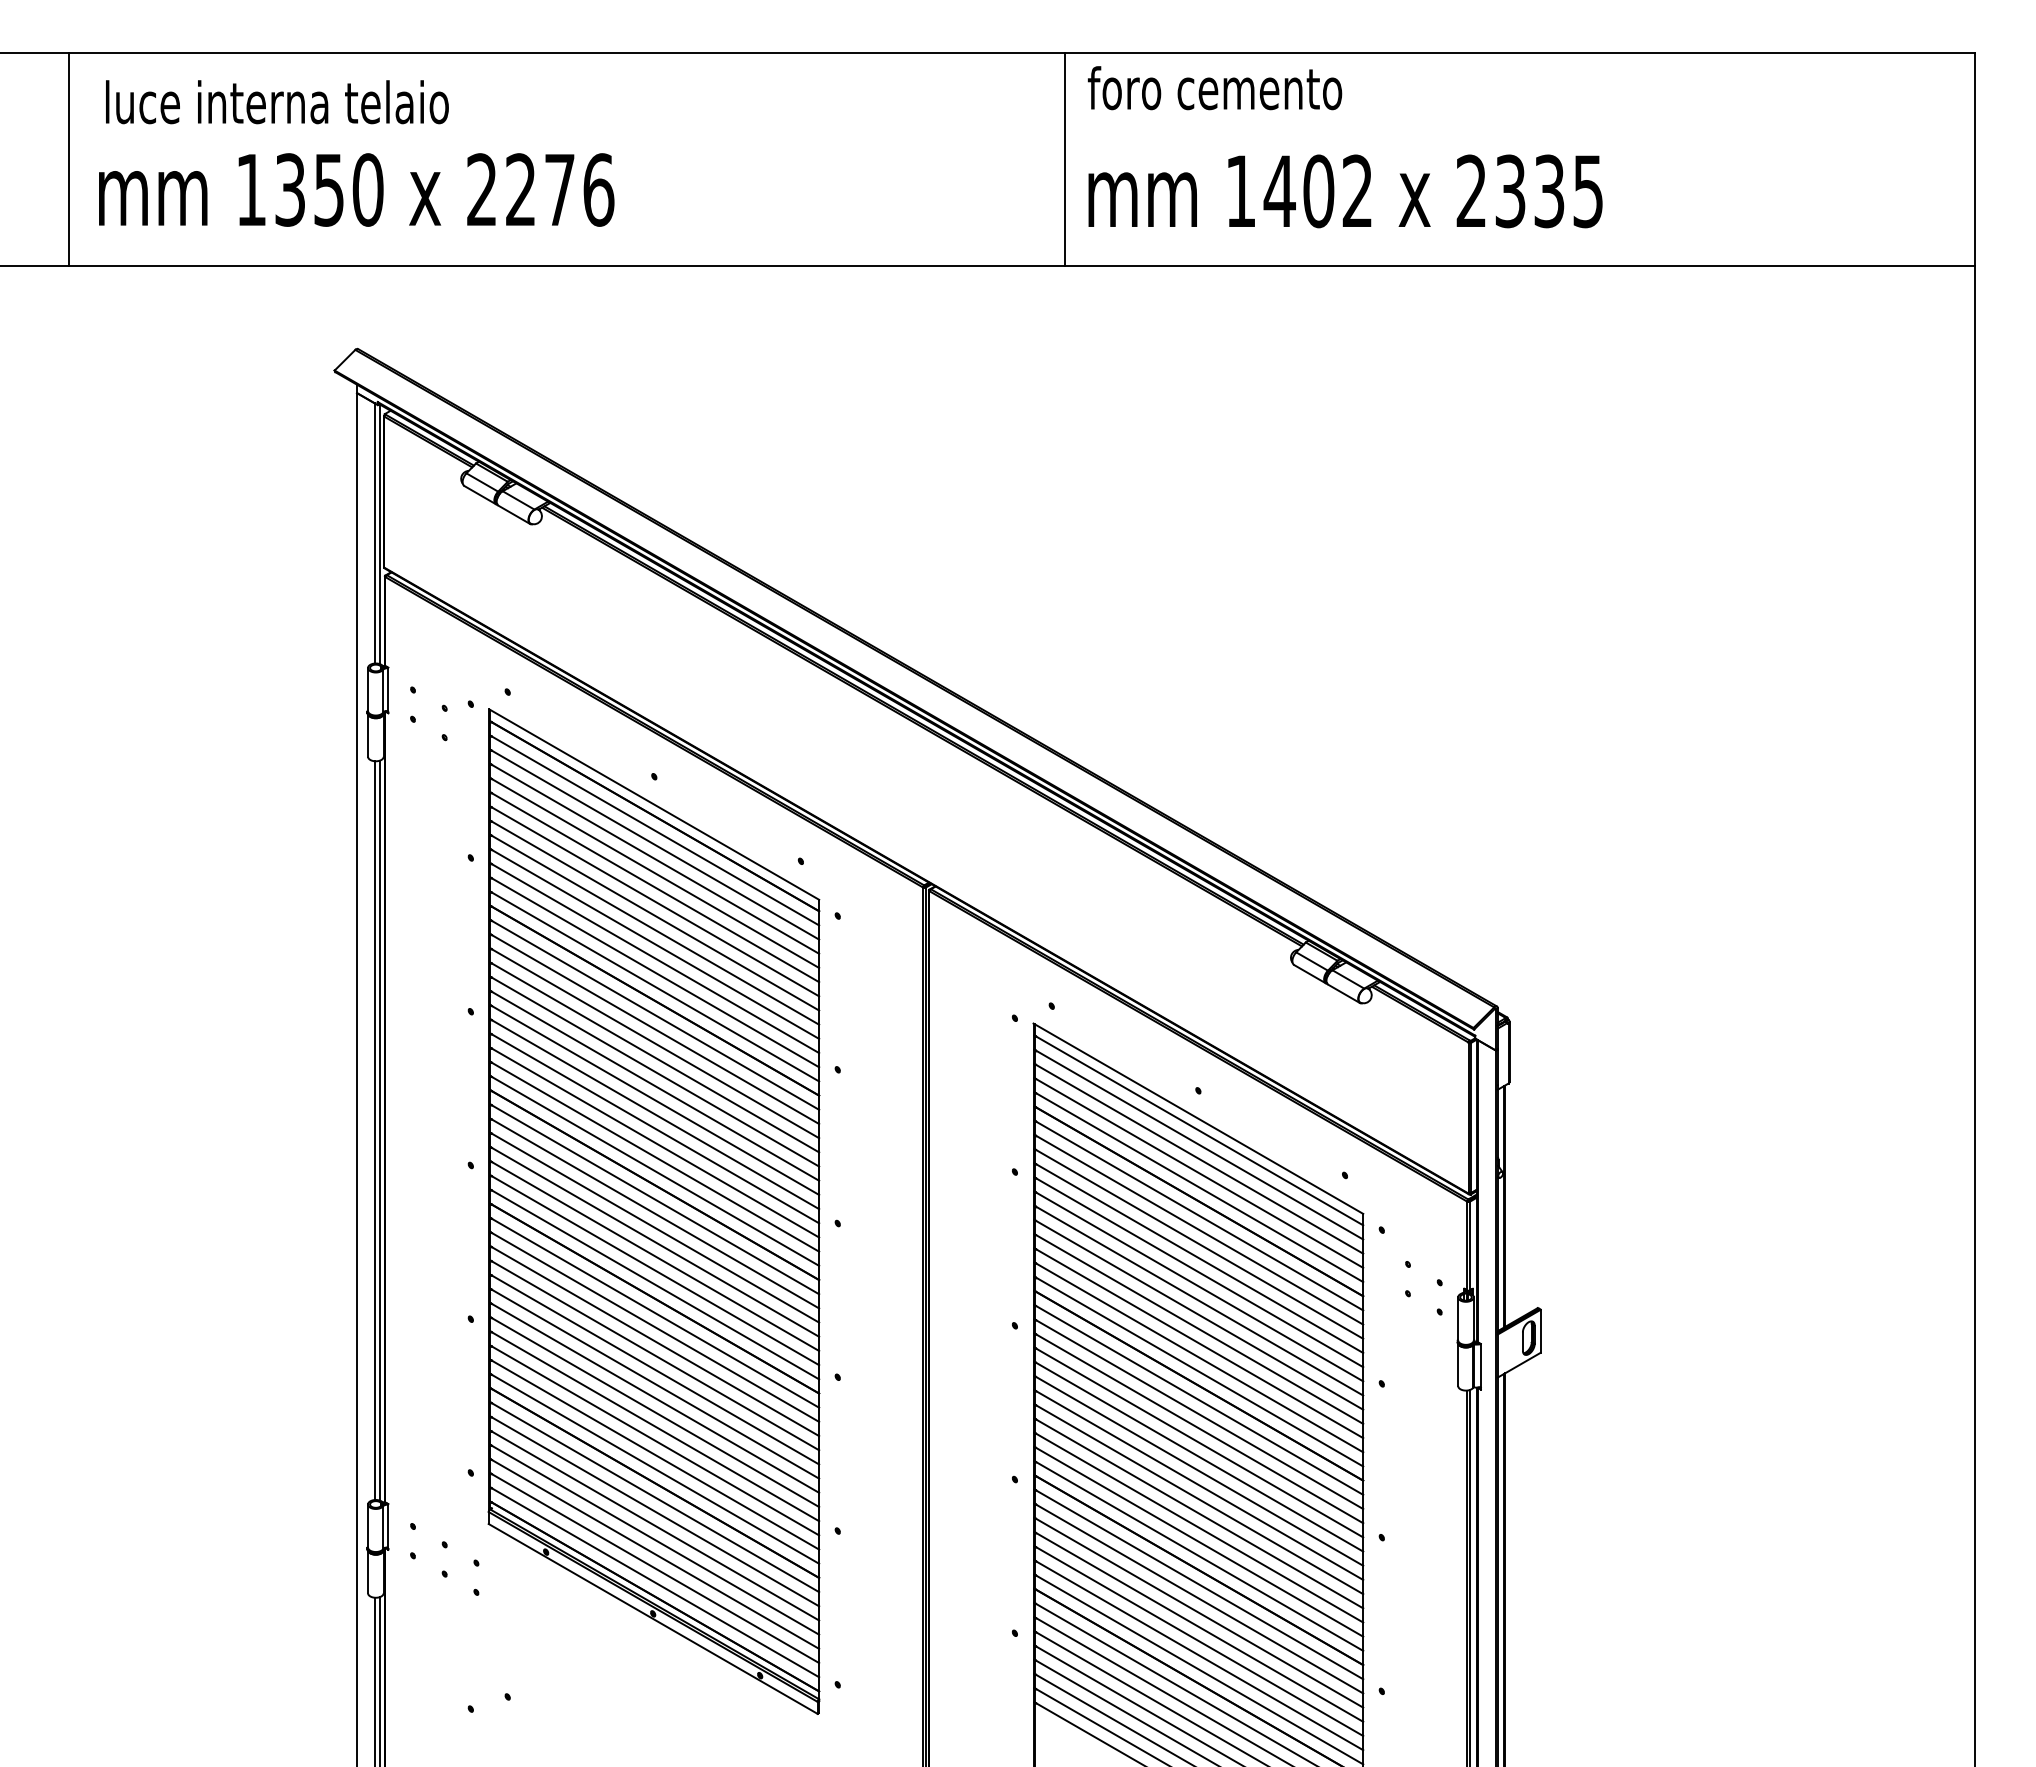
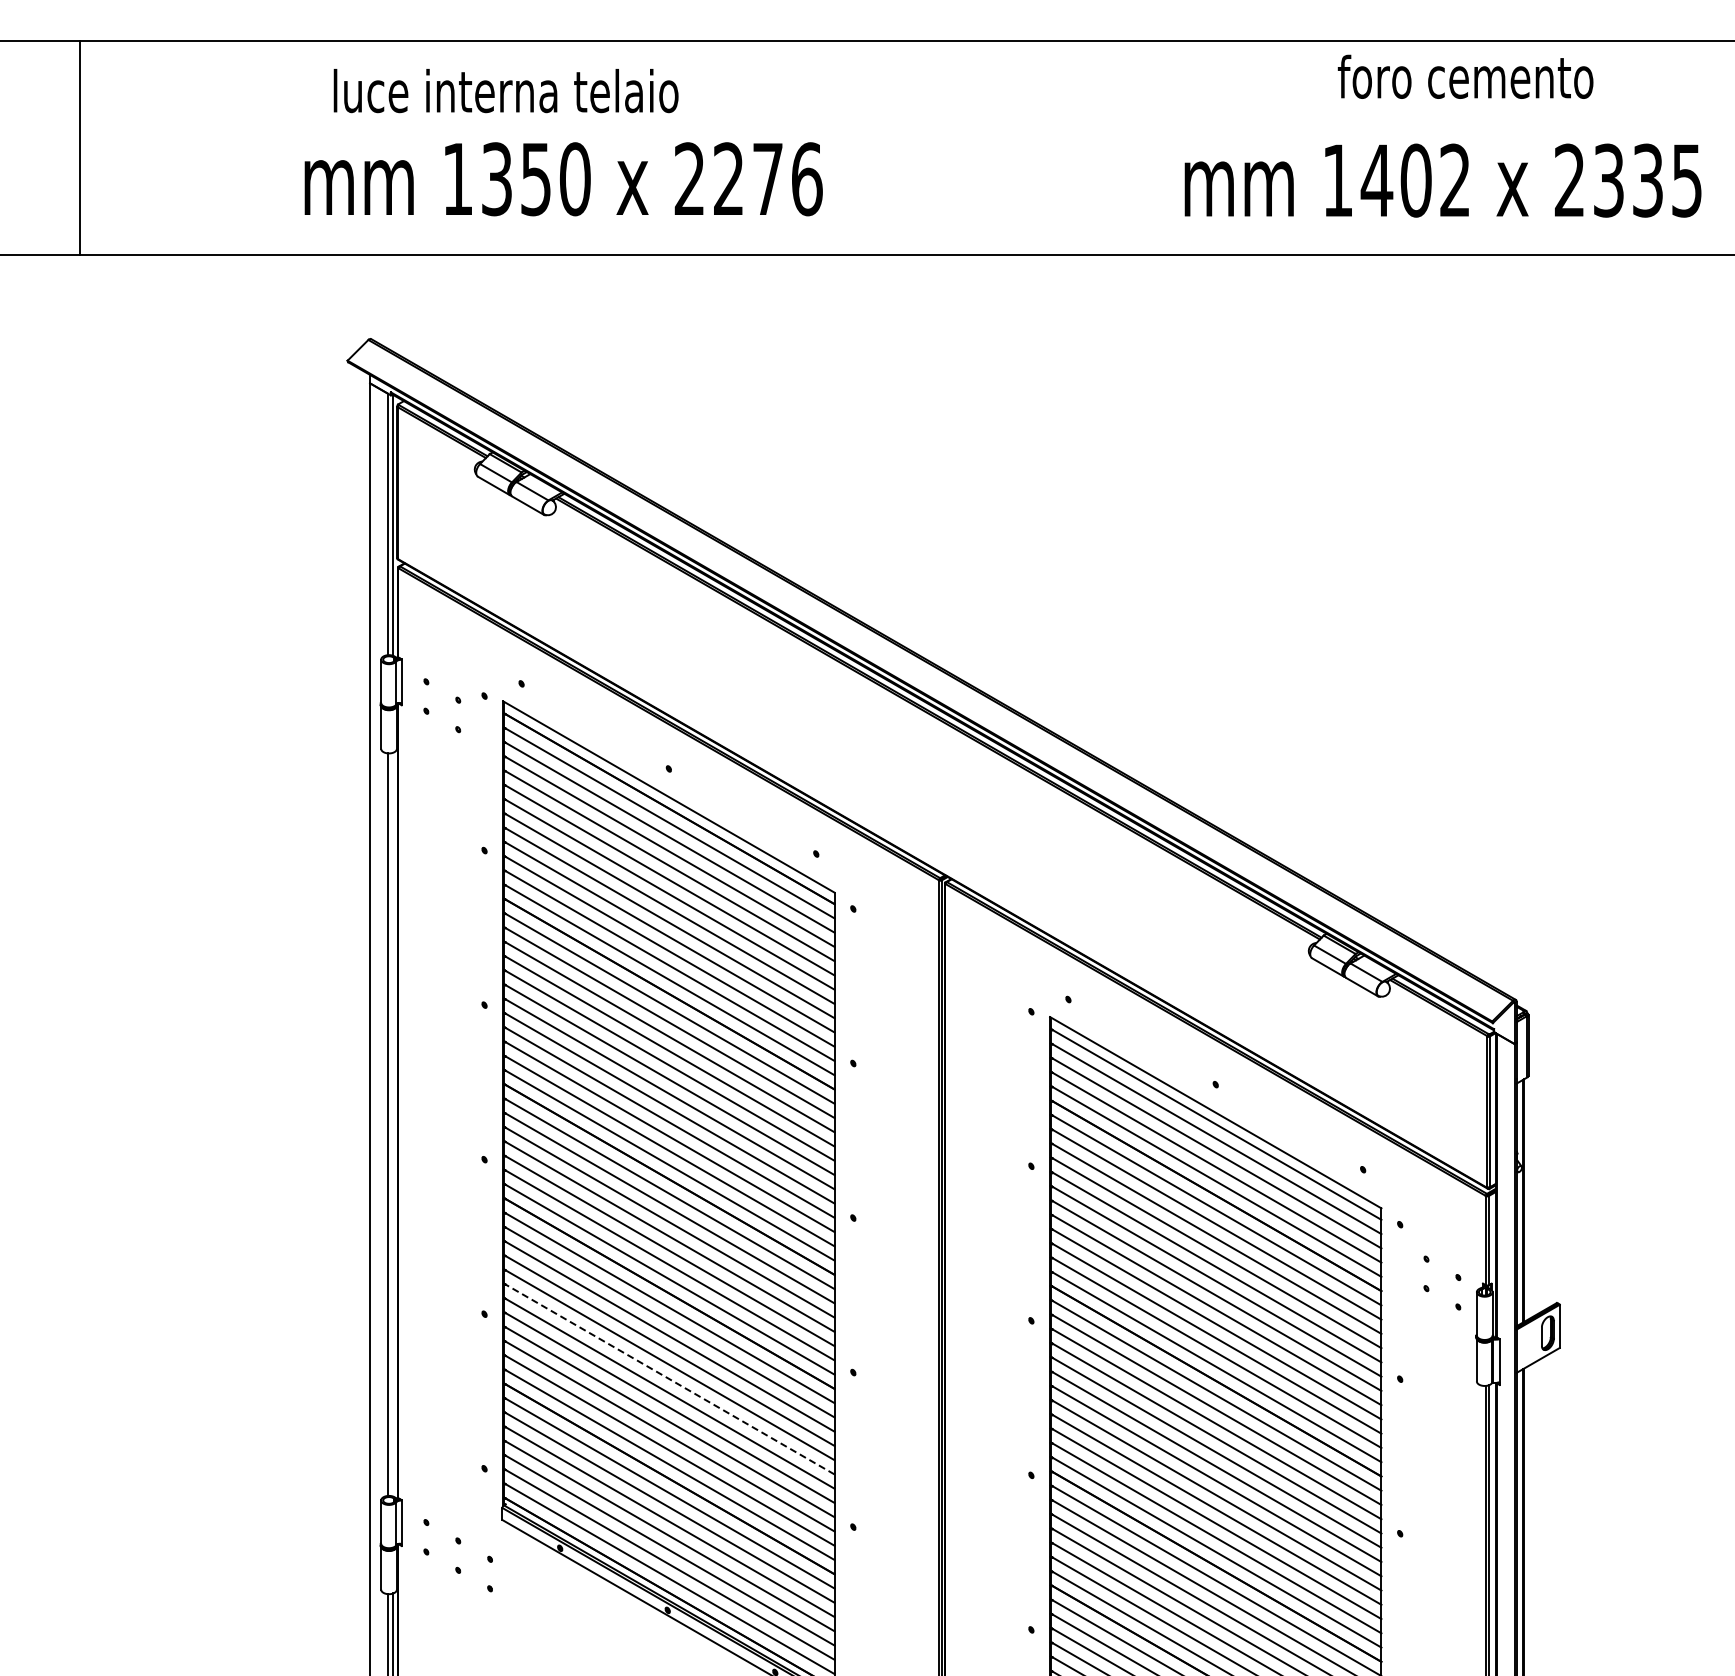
text: (1214, 88) -> (1465, 77), moved
text: (277, 102) -> (506, 91), moved
line: (1065, 158) -> (1082, 147), removed
text: (356, 189) -> (563, 178), moved
text: (1345, 191) -> (1443, 180), moved
line: (380, 1130) -> (393, 1124), removed
line: (654, 1383) -> (669, 1378), solid -> dashed

